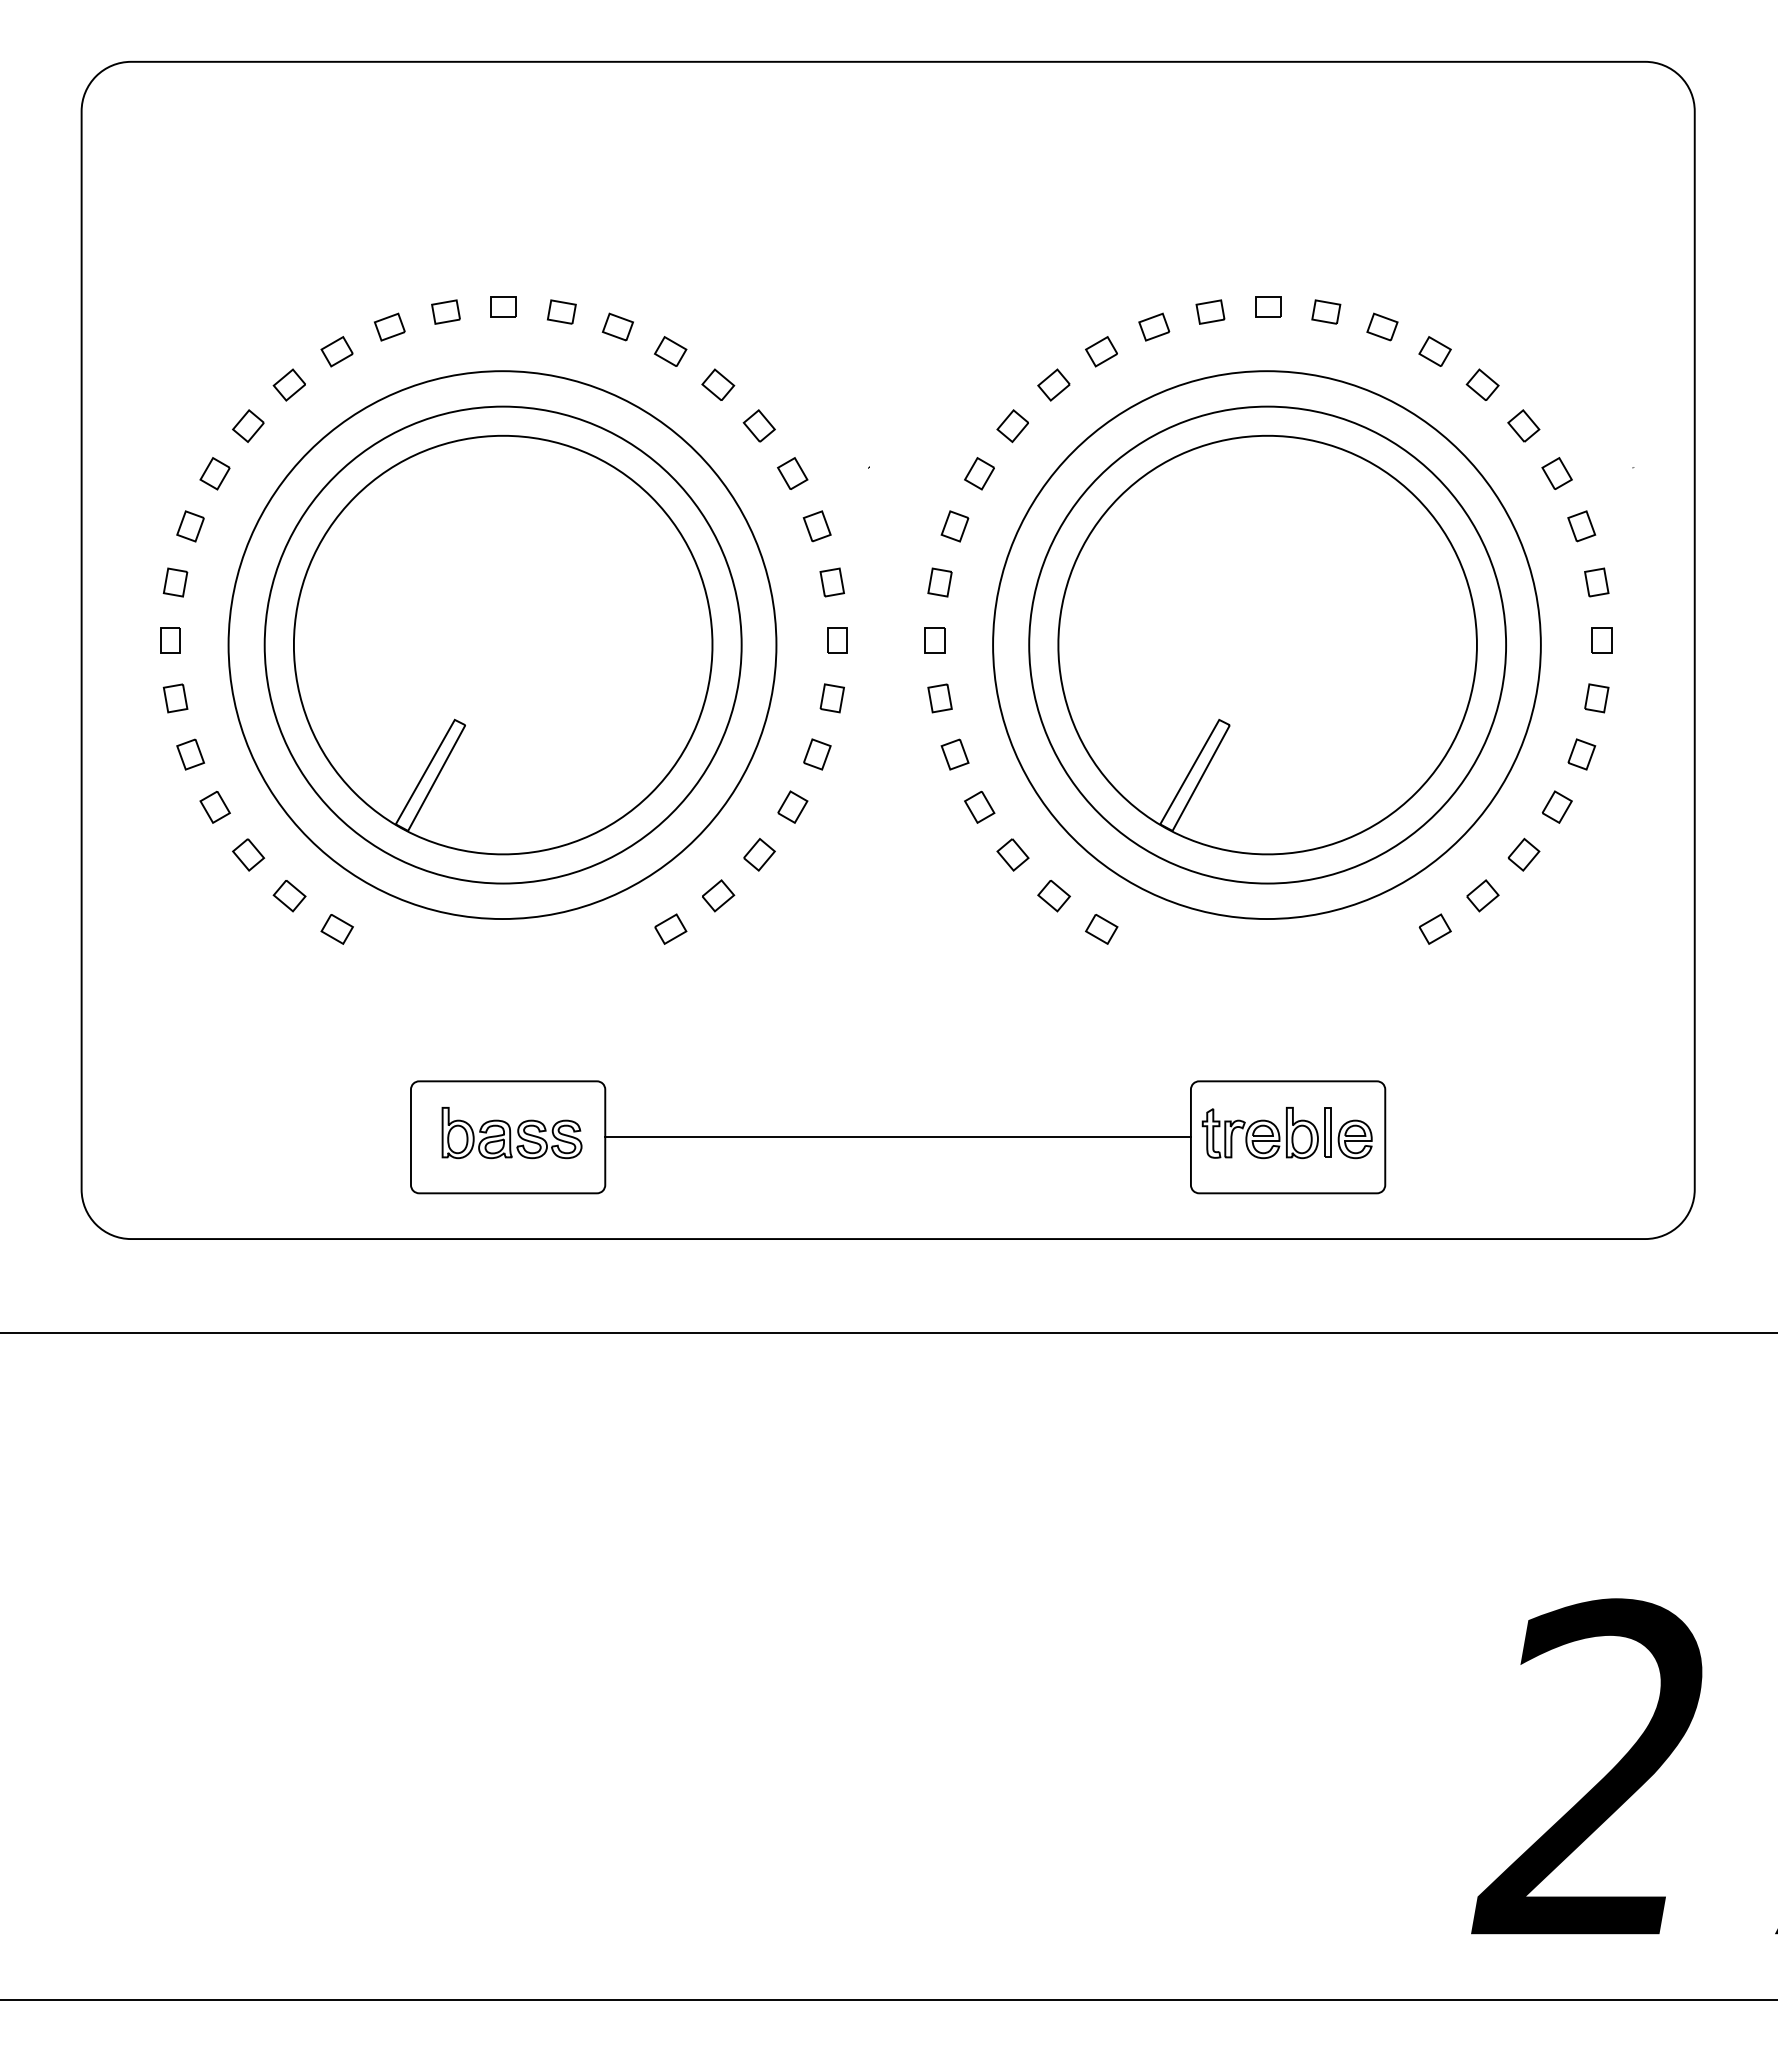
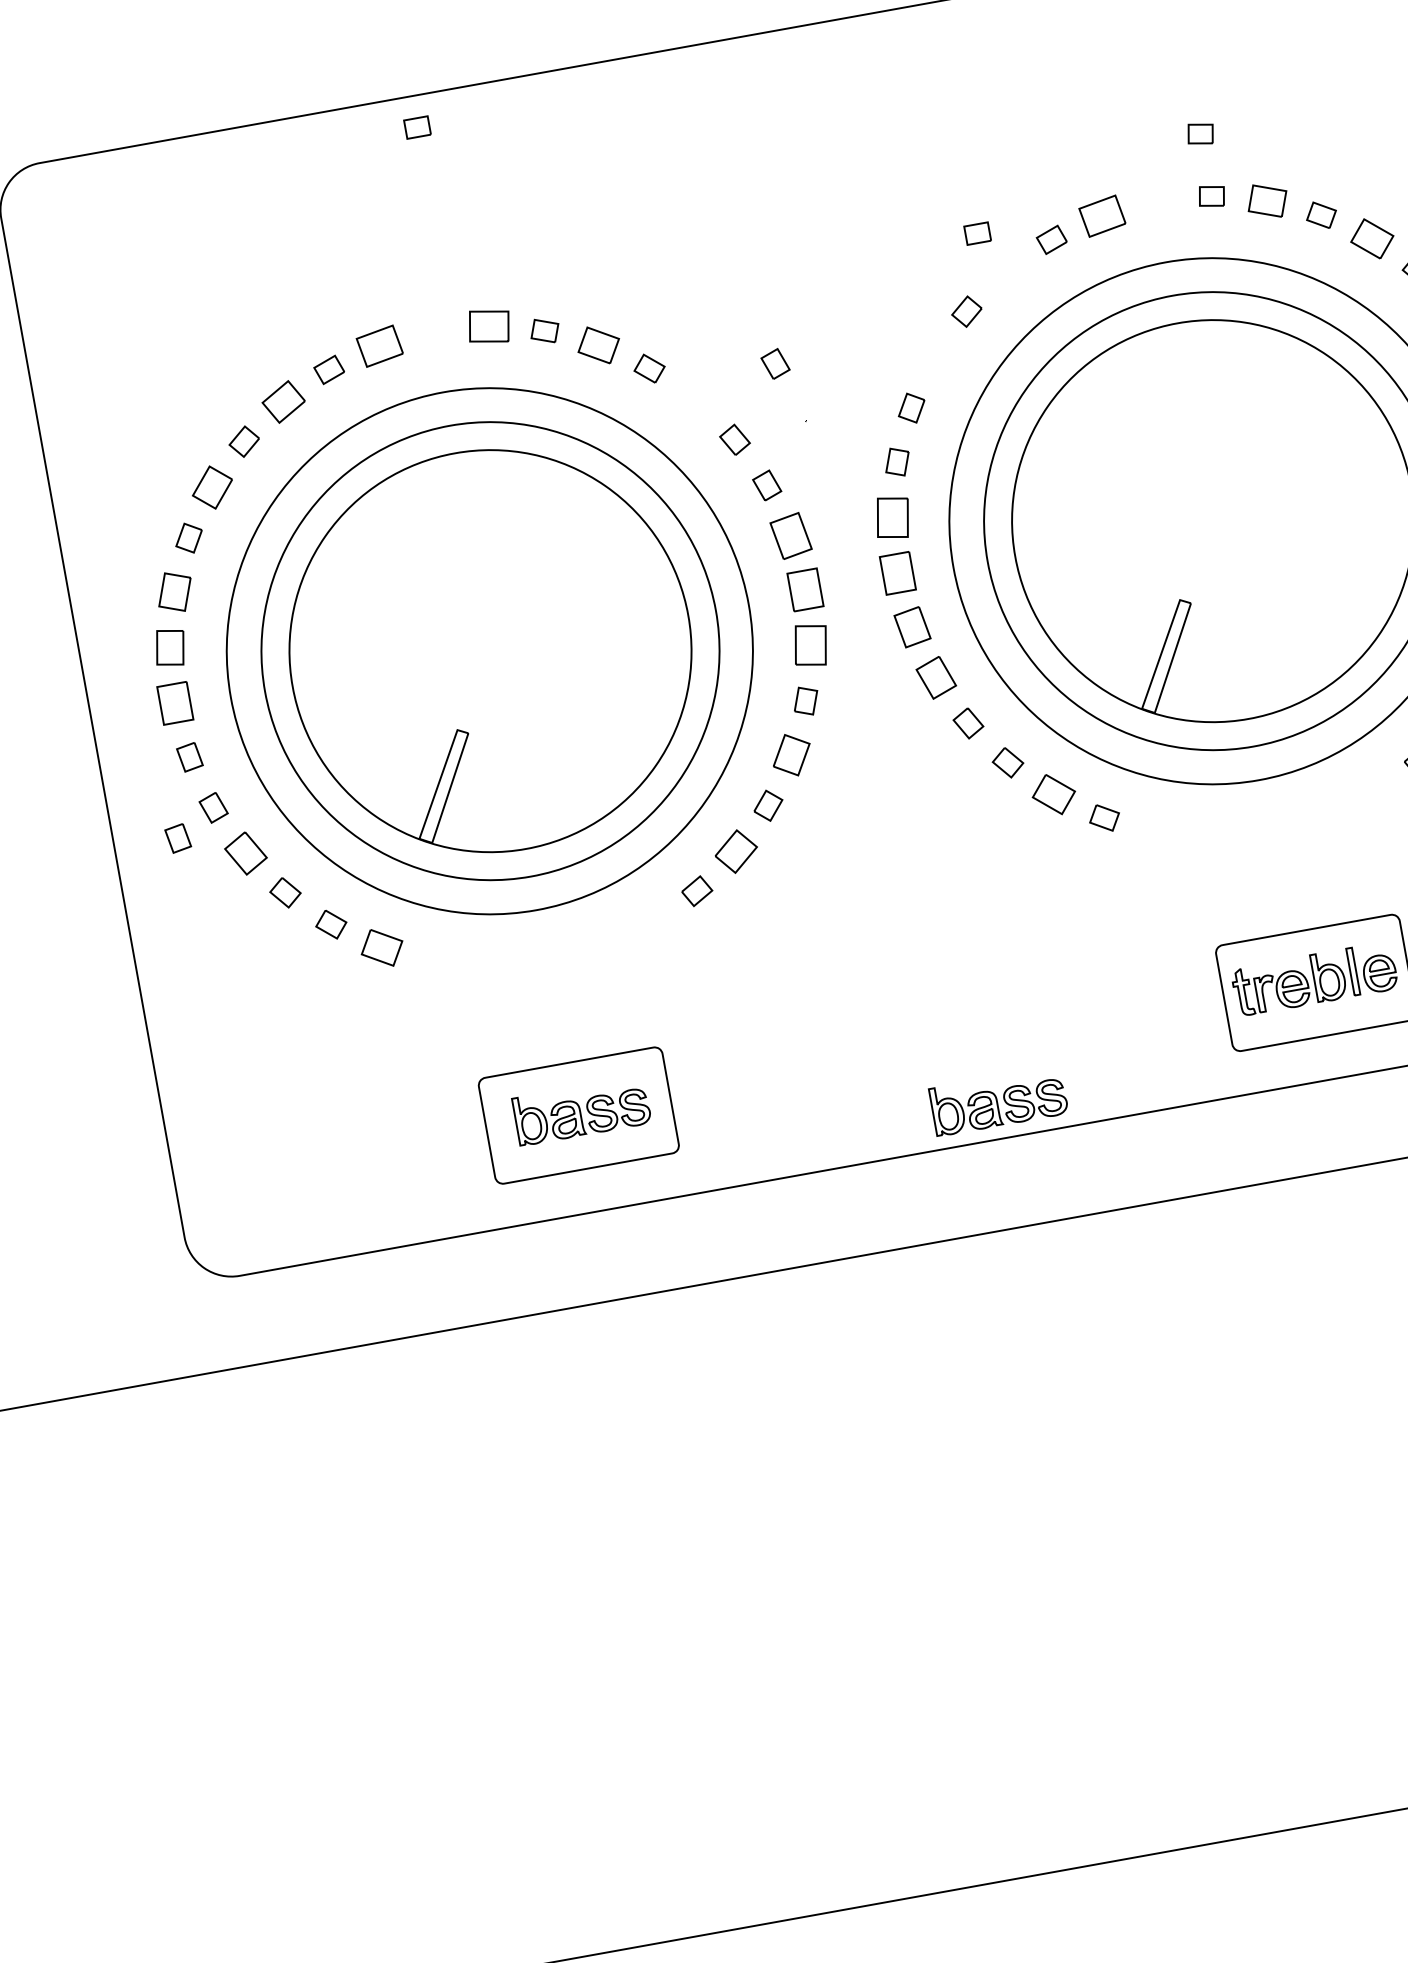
part: (1326, 245) -> (1200, 133), added
part: (503, 306) -> (417, 127), moved
part: (1268, 306) -> (977, 233), moved
part: (445, 311) -> (379, 345), size x1.6
part: (561, 311) -> (488, 325), size x1.6
part: (1210, 311) -> (1102, 215), size x1.6
part: (1382, 326) -> (1267, 200), size x1.4
part: (336, 351) -> (283, 402), size x1.4
part: (670, 351) -> (598, 345), size x1.4
part: (1101, 351) -> (1006, 271), removed
part: (1482, 384) -> (1371, 238), size x1.4
part: (847, 403) -> (774, 364), added
part: (248, 425) -> (212, 486), size x1.4
part: (758, 425) -> (694, 400), removed
part: (1012, 426) -> (934, 357), removed
part: (190, 526) -> (174, 592), size x1.4
part: (175, 582) -> (170, 647), size x1.4
part: (831, 582) -> (790, 536), size x1.6
part: (939, 582) -> (892, 517), size x1.6
part: (170, 640) -> (175, 703), size x1.6
part: (837, 640) -> (805, 589), size x1.6
part: (934, 640) -> (897, 573), size x1.6
part: (831, 698) -> (809, 645), size x1.6
part: (939, 698) -> (911, 627), size x1.4
part: (954, 754) -> (935, 677), size x1.4
part: (148, 779) -> (178, 838), added
part: (214, 806) -> (245, 852), size x1.4
part: (792, 806) -> (791, 754), size x1.4
part: (718, 895) -> (736, 851), size x1.4
part: (1053, 895) -> (1053, 794), size x1.4
part: (336, 929) -> (381, 948), size x1.4
line: (897, 1137) -> (946, 1049), removed
part: (940, 1200) -> (998, 1101), added

